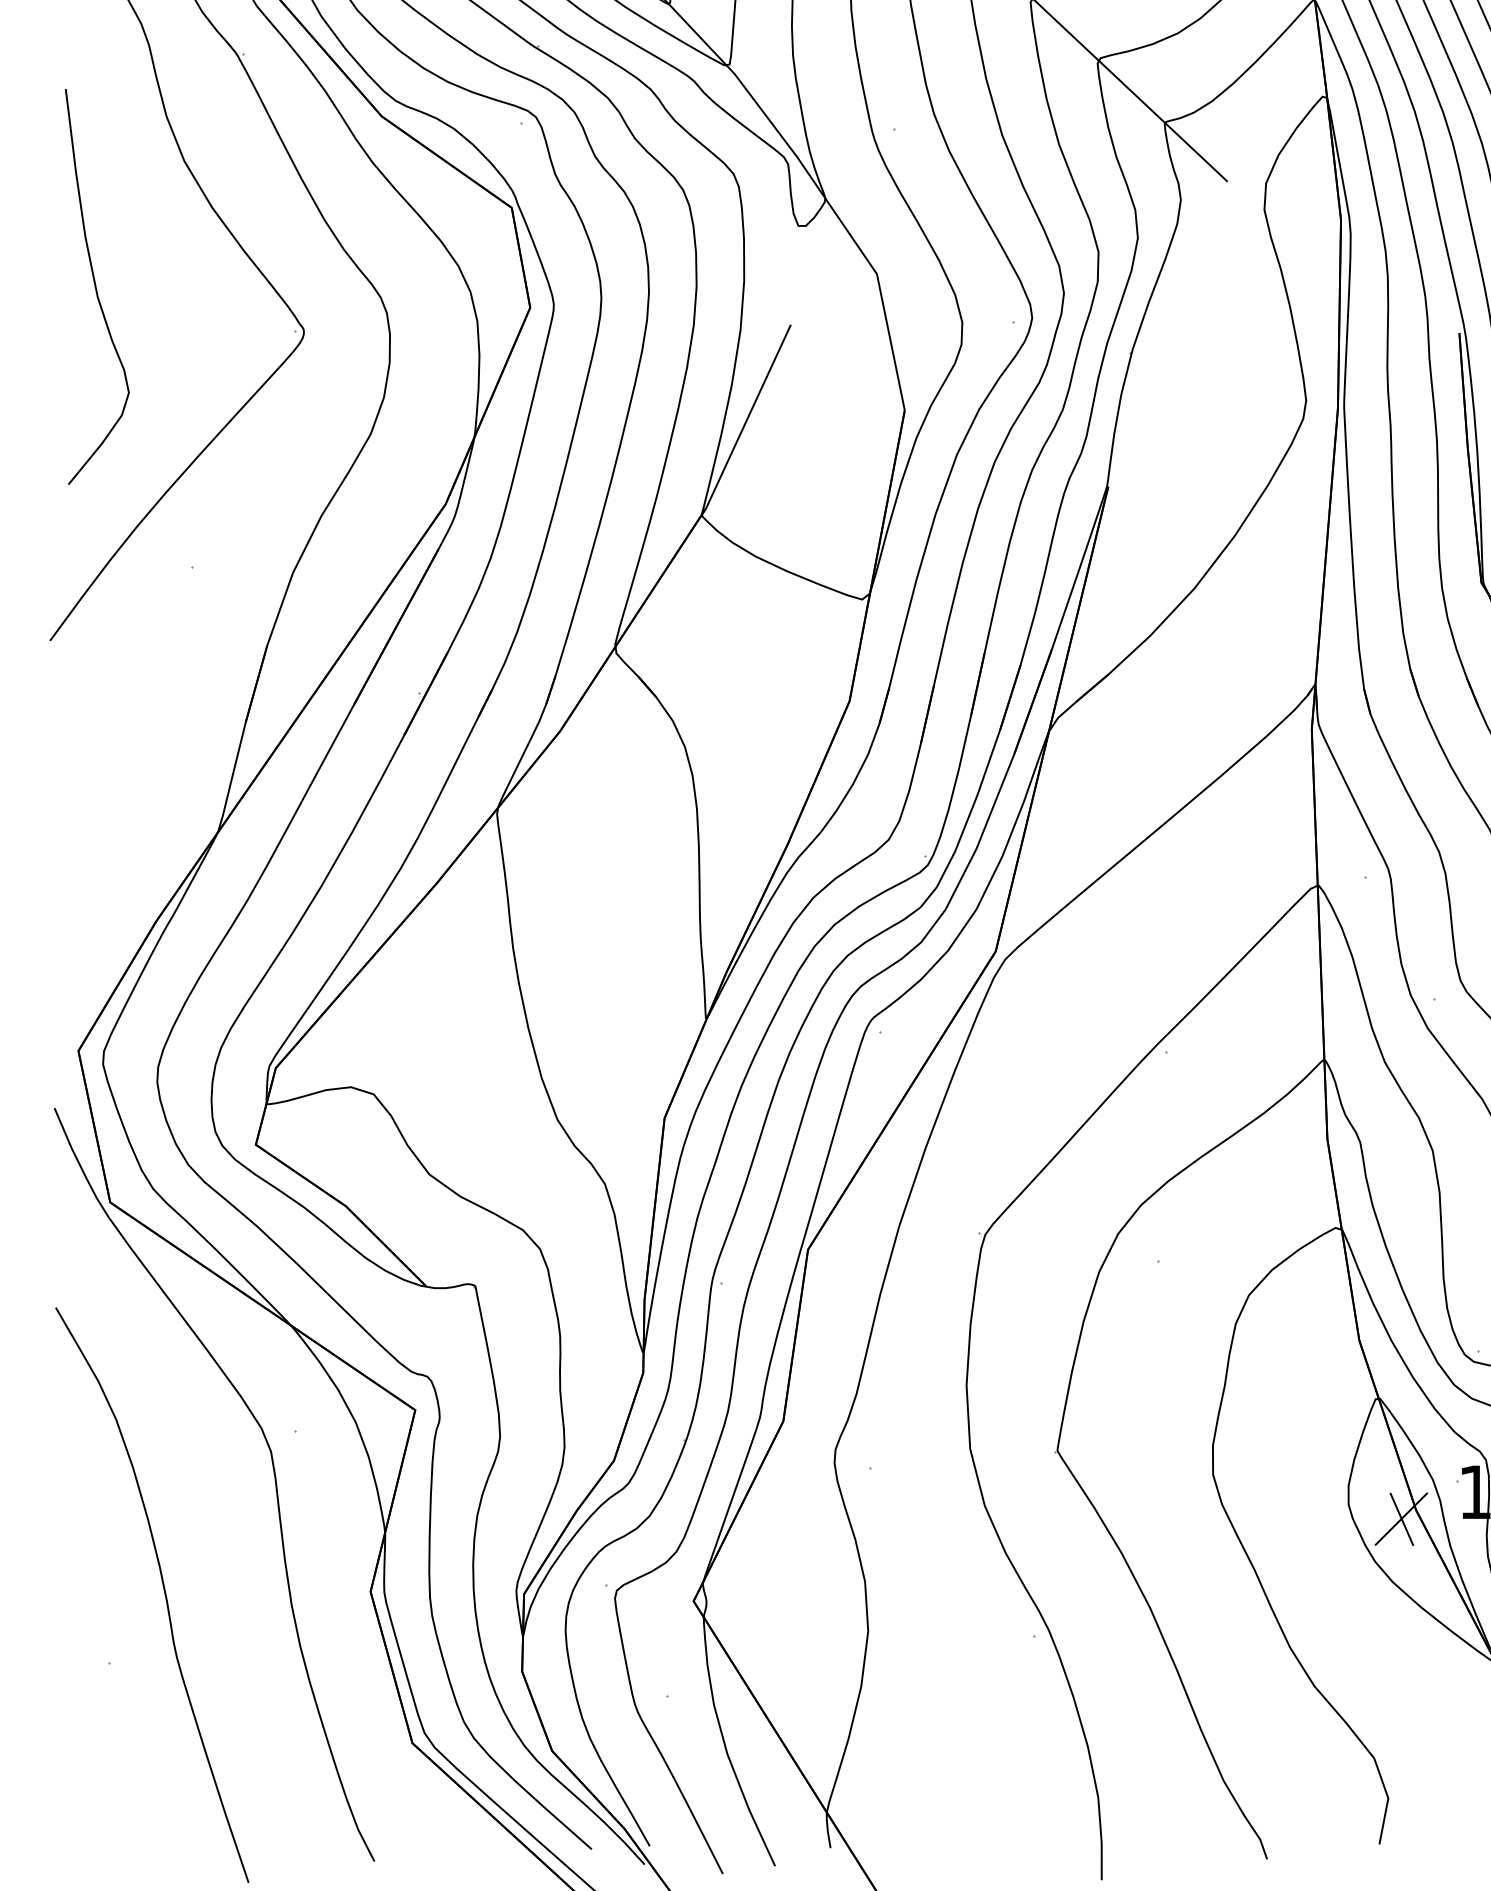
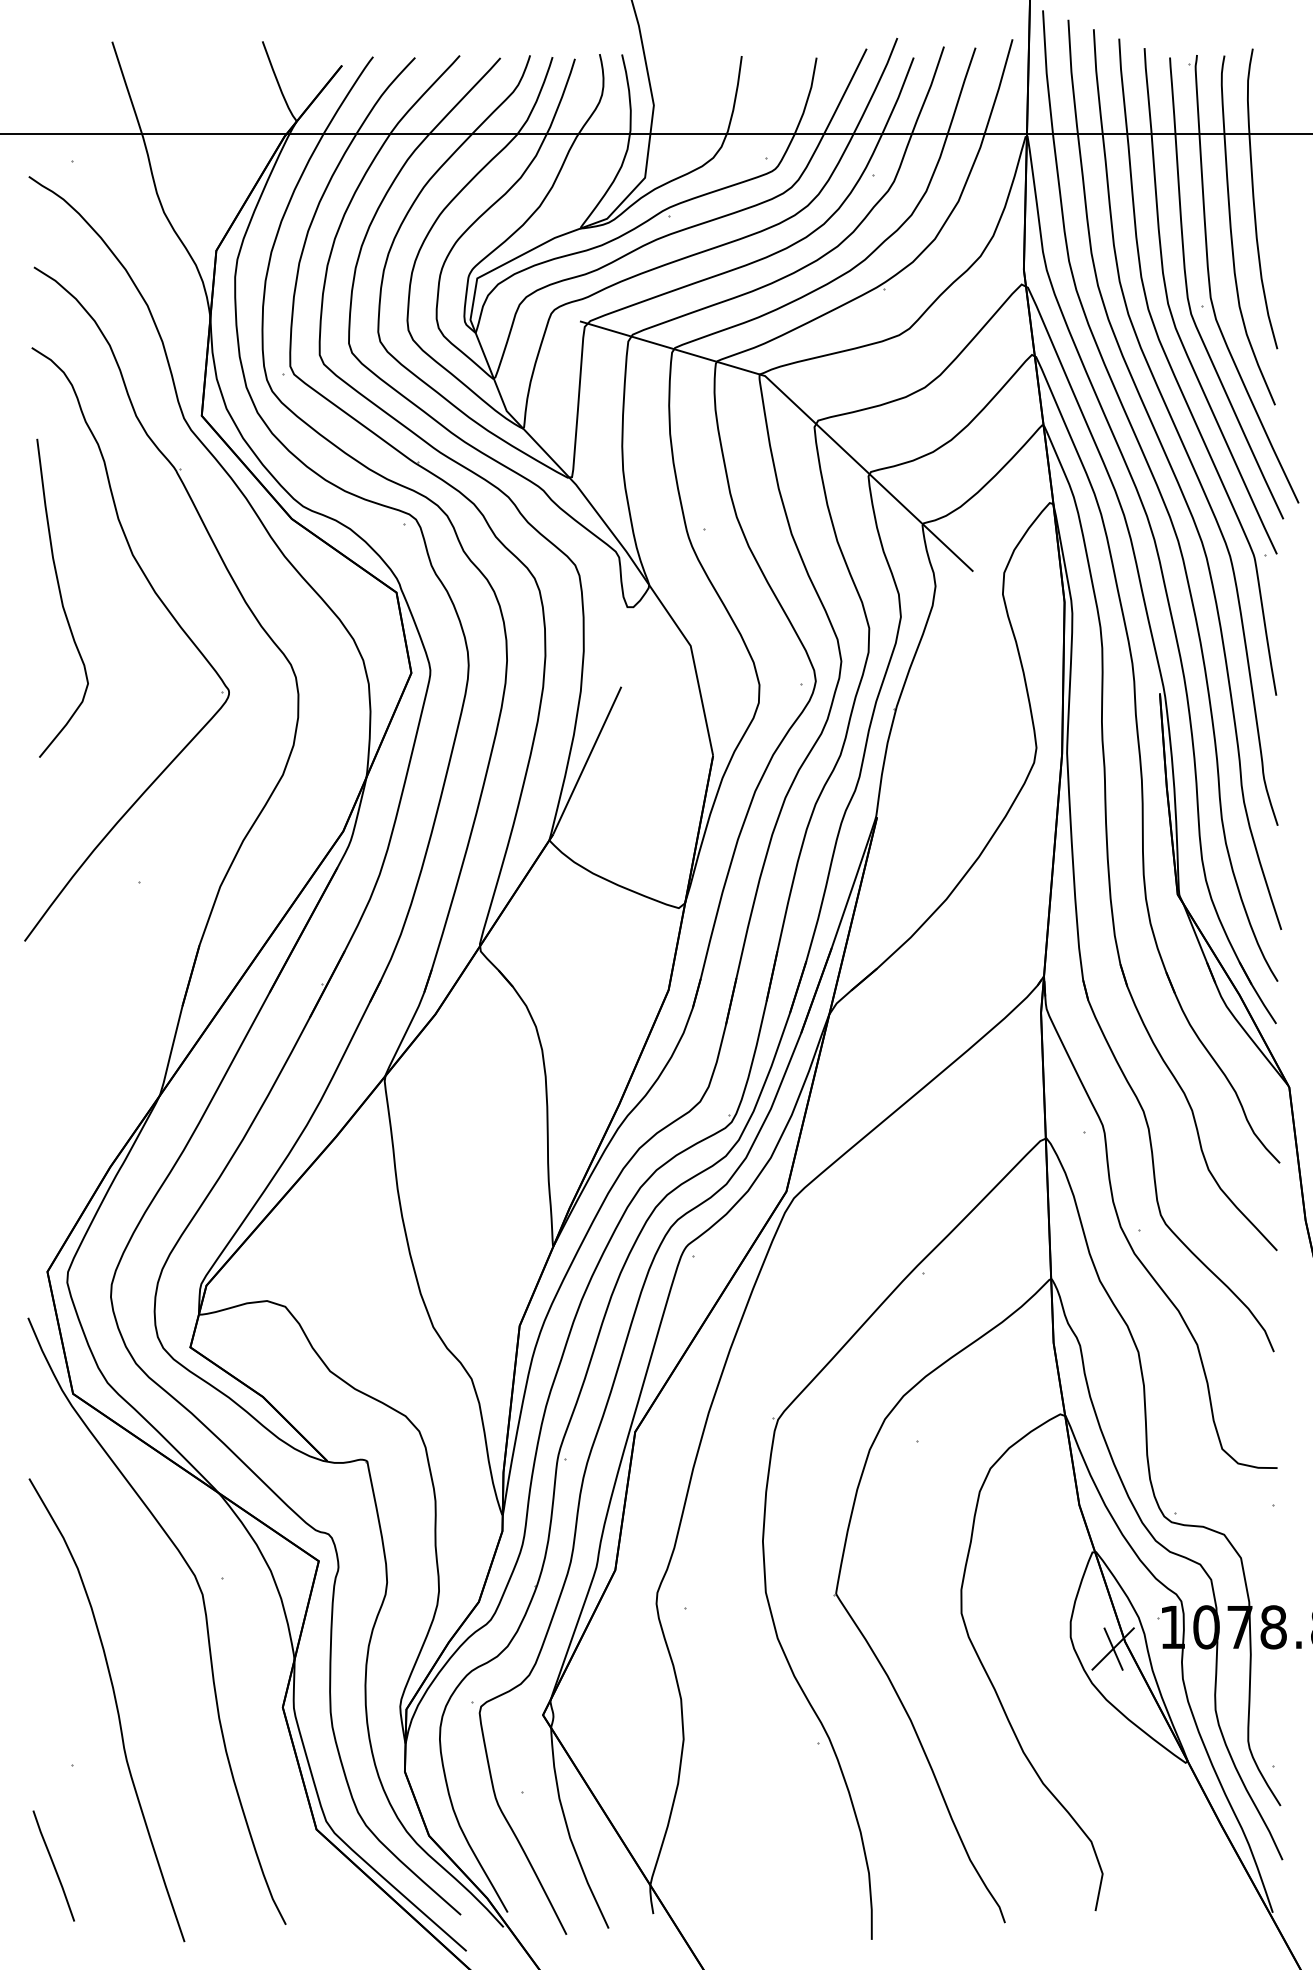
curve: (97, 285) -> (62, 597), moved
line: (85, 1787) -> (53, 1865), added

